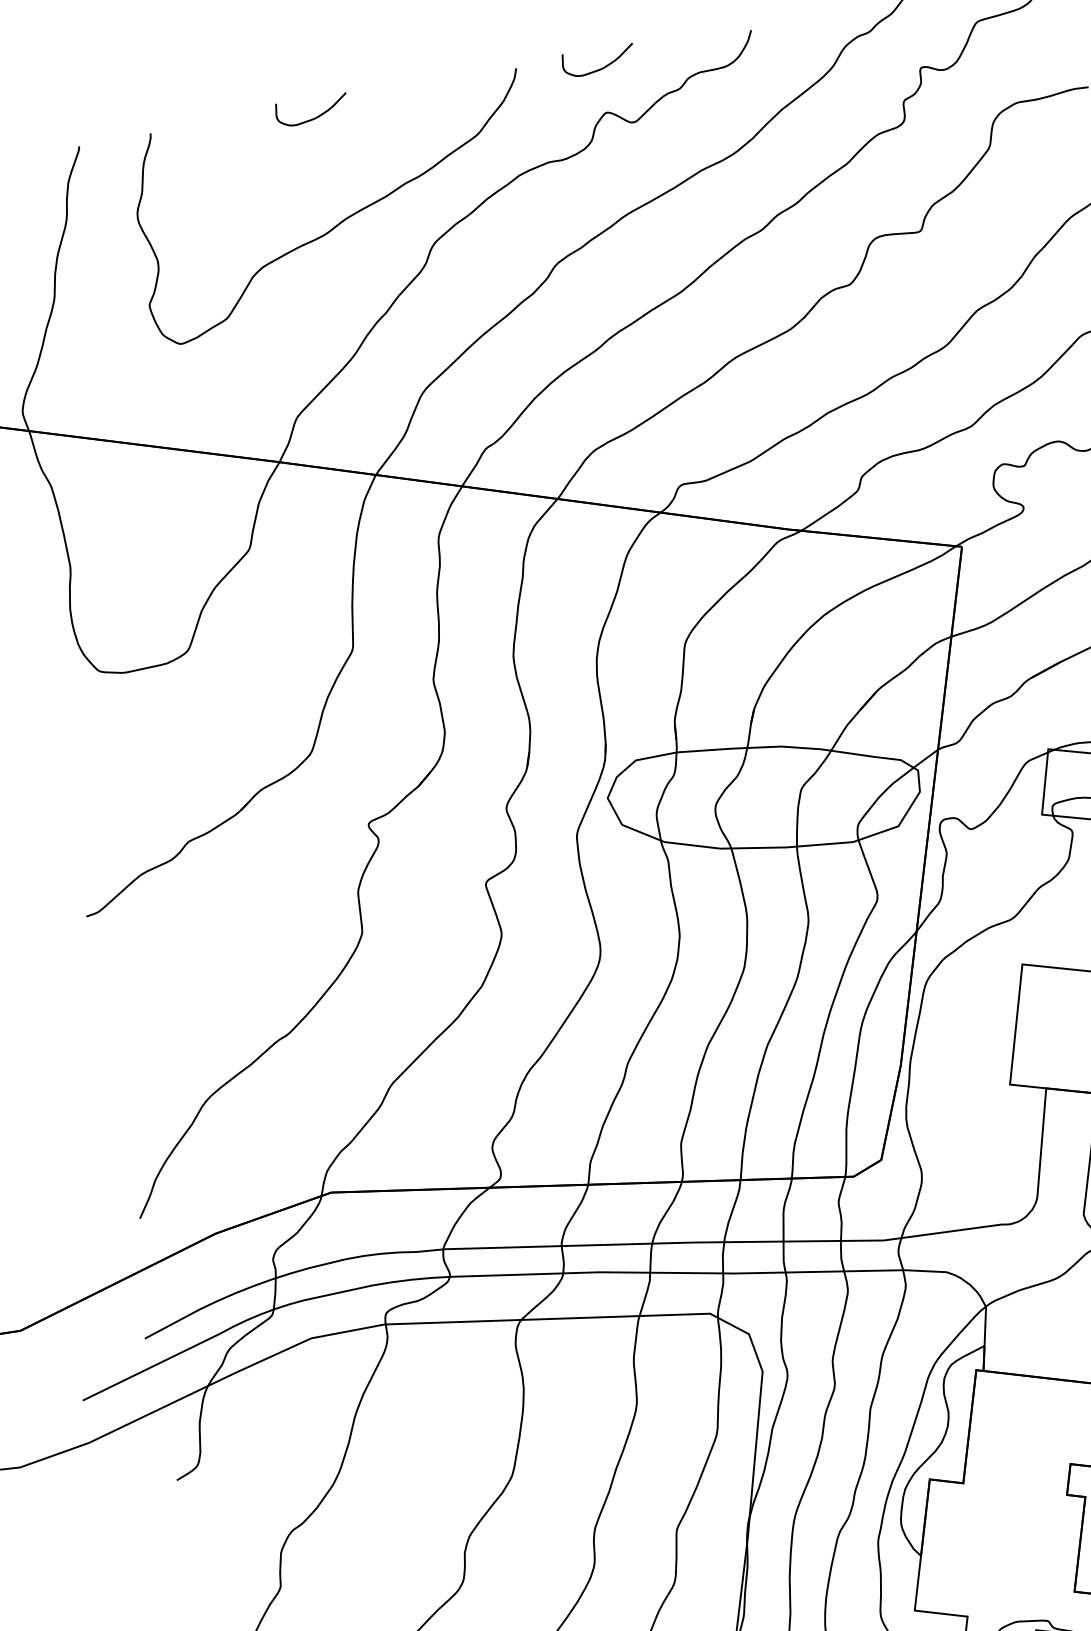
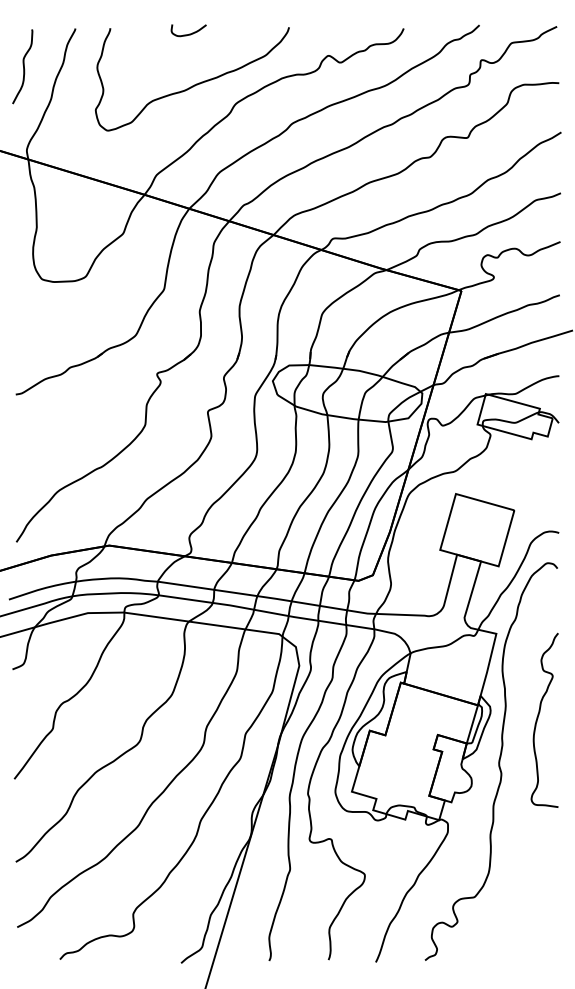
curve: (600, 66) -> (329, 33), removed

